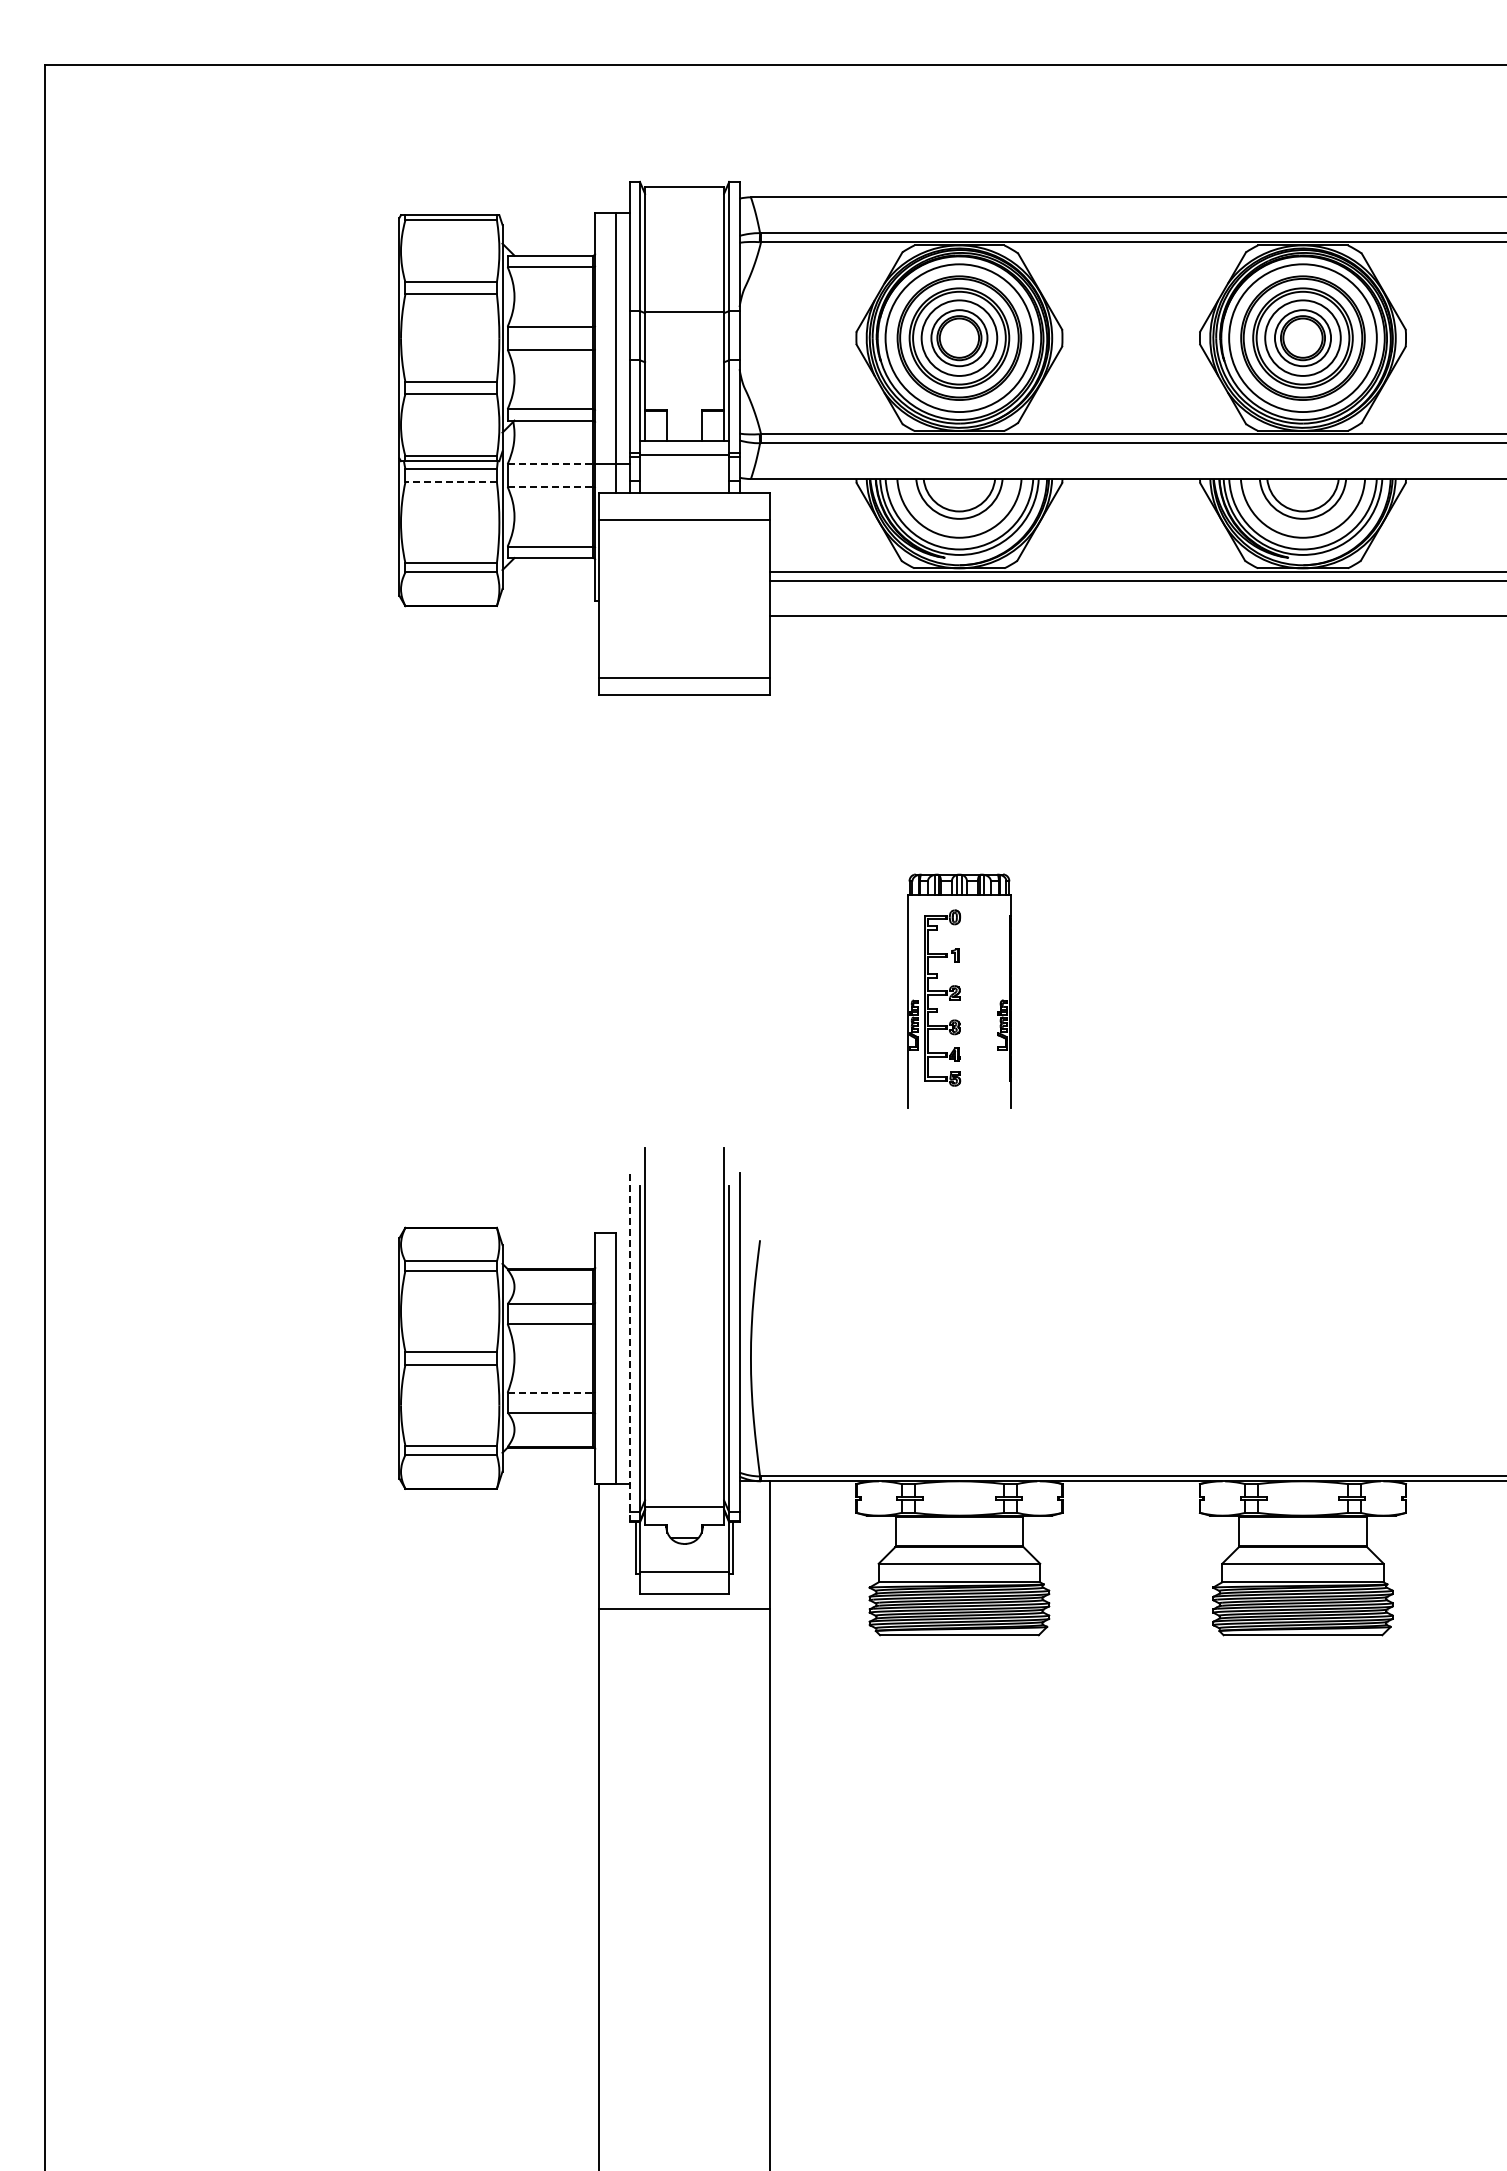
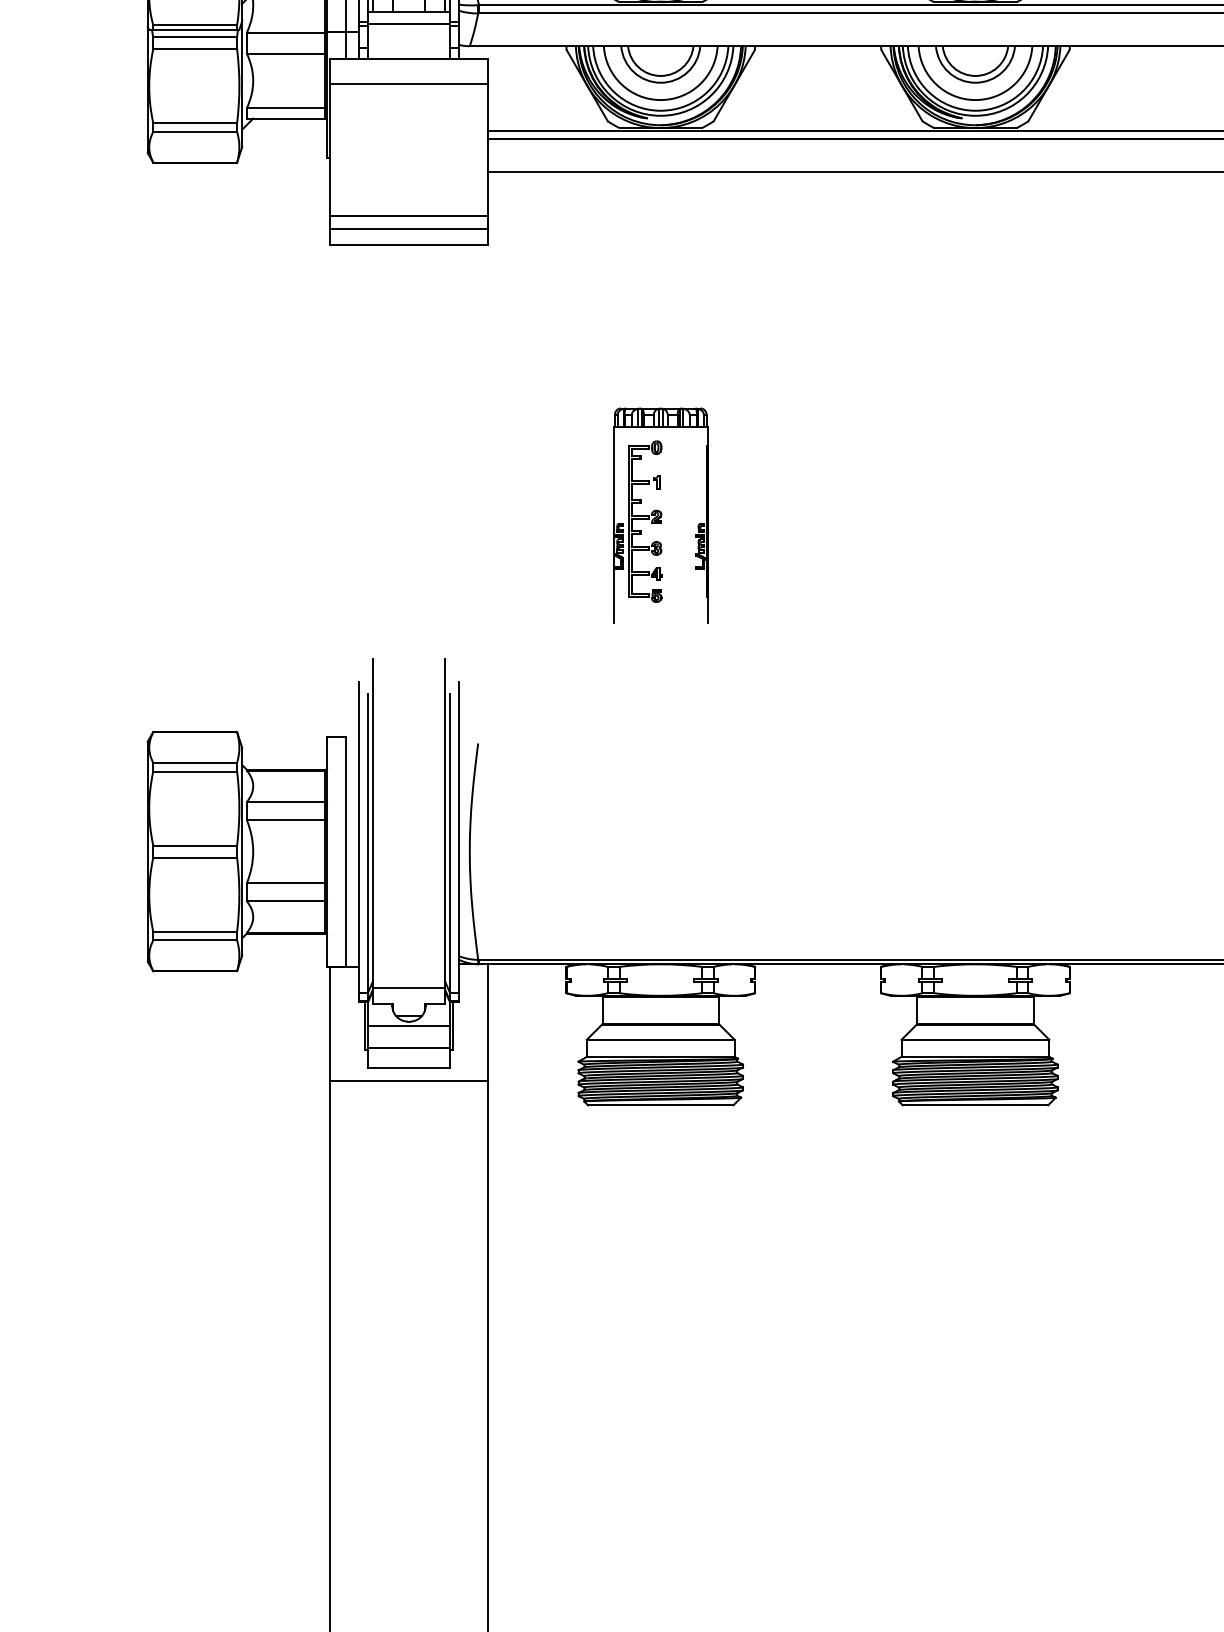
line: (550, 464) -> (286, 32), dashed -> solid
line: (451, 482) -> (195, 49), dashed -> solid
line: (550, 487) -> (286, 53), dashed -> solid
line: (684, 664) -> (408, 216), added
line: (629, 1347) -> (358, 841), dashed -> solid
line: (550, 1392) -> (286, 882), dashed -> solid
line: (684, 1548) -> (408, 1025), added

